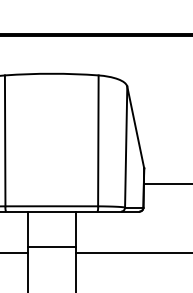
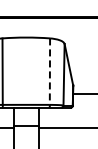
line: (97, 142) -> (49, 72), solid -> dashed

